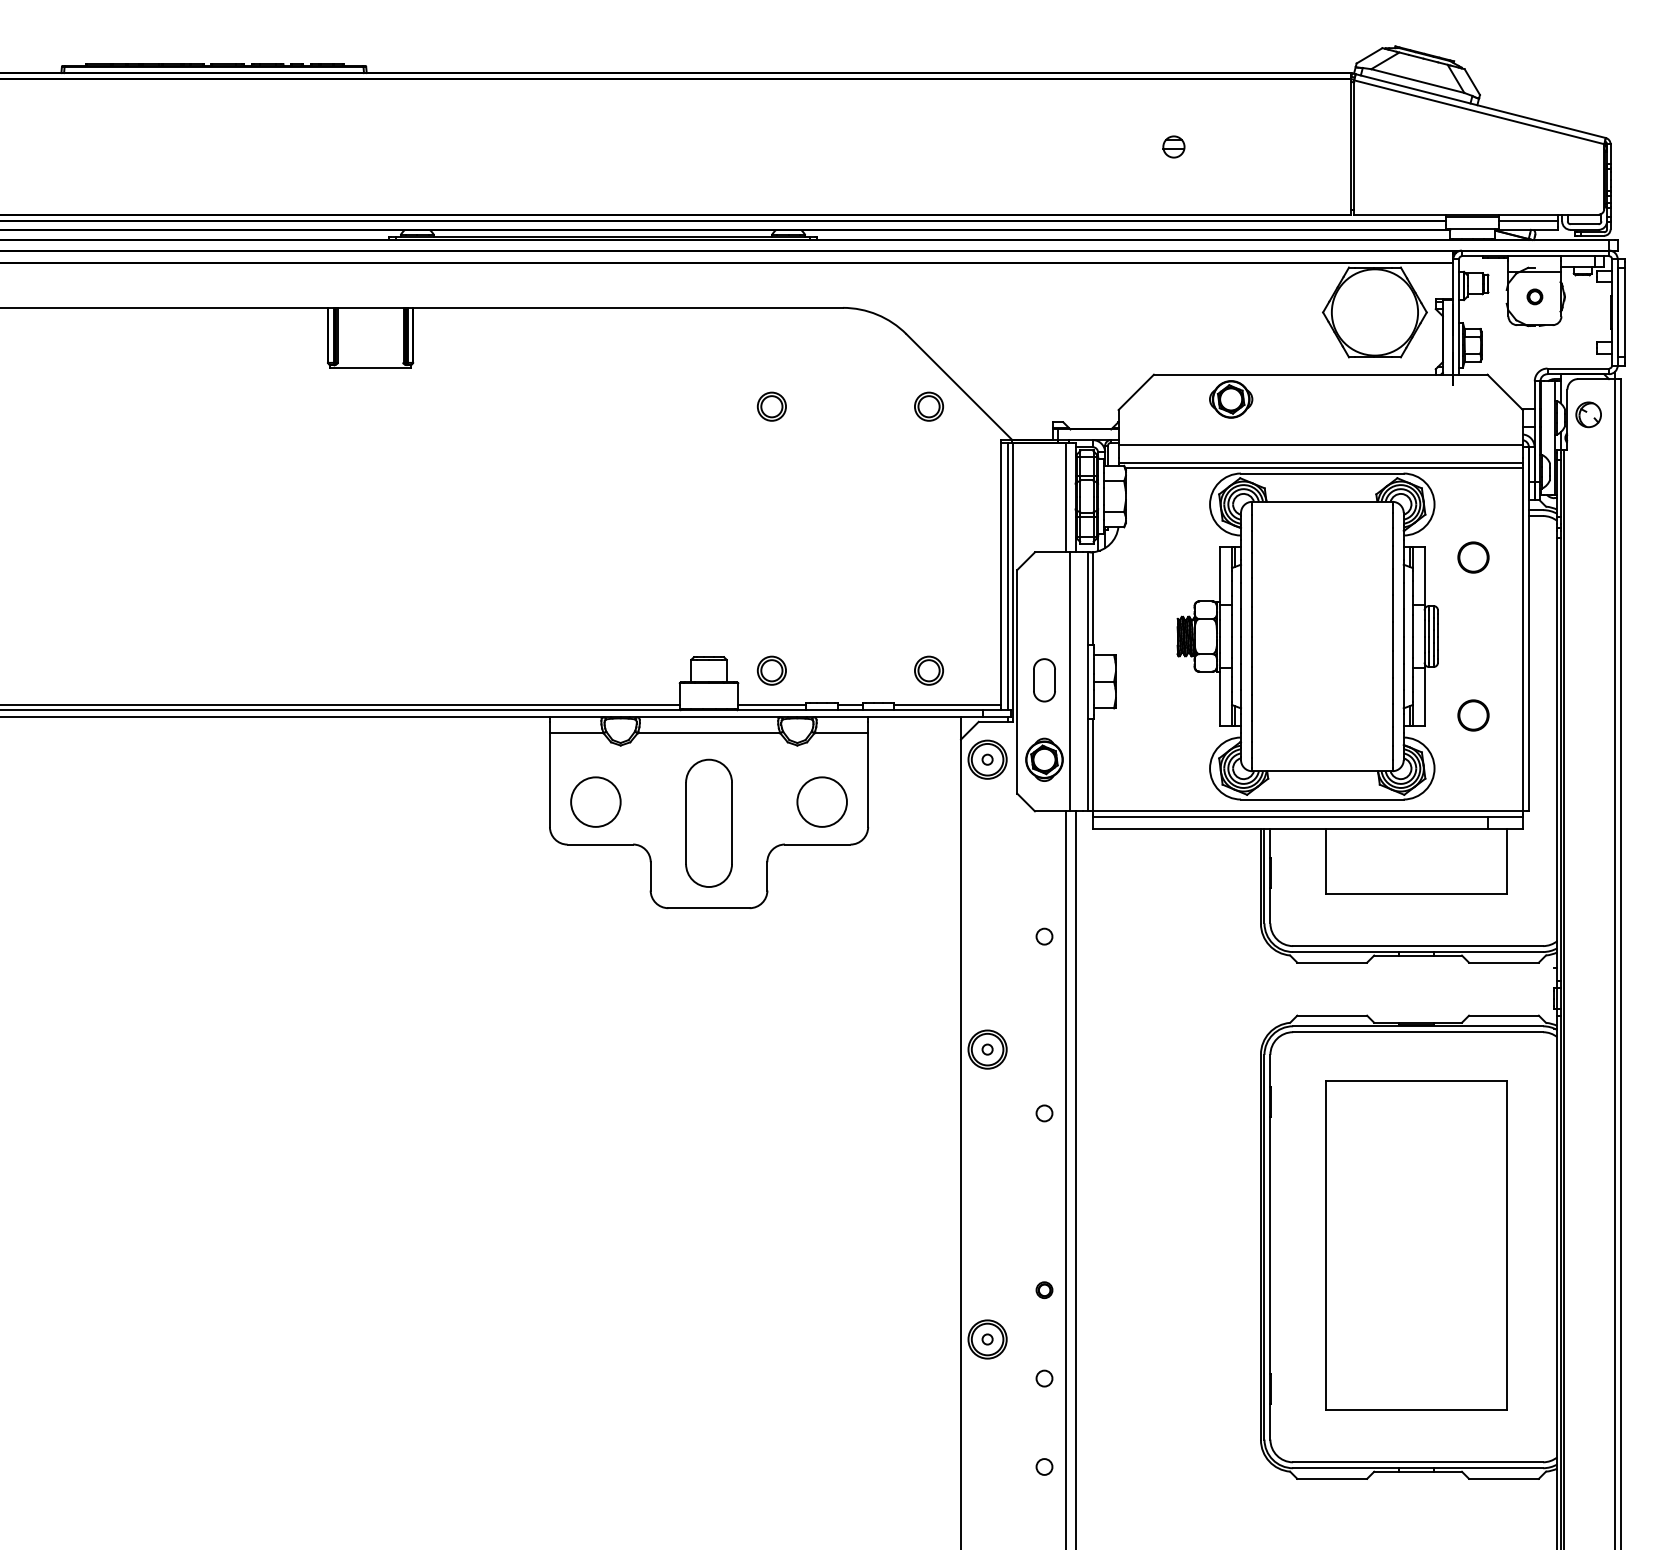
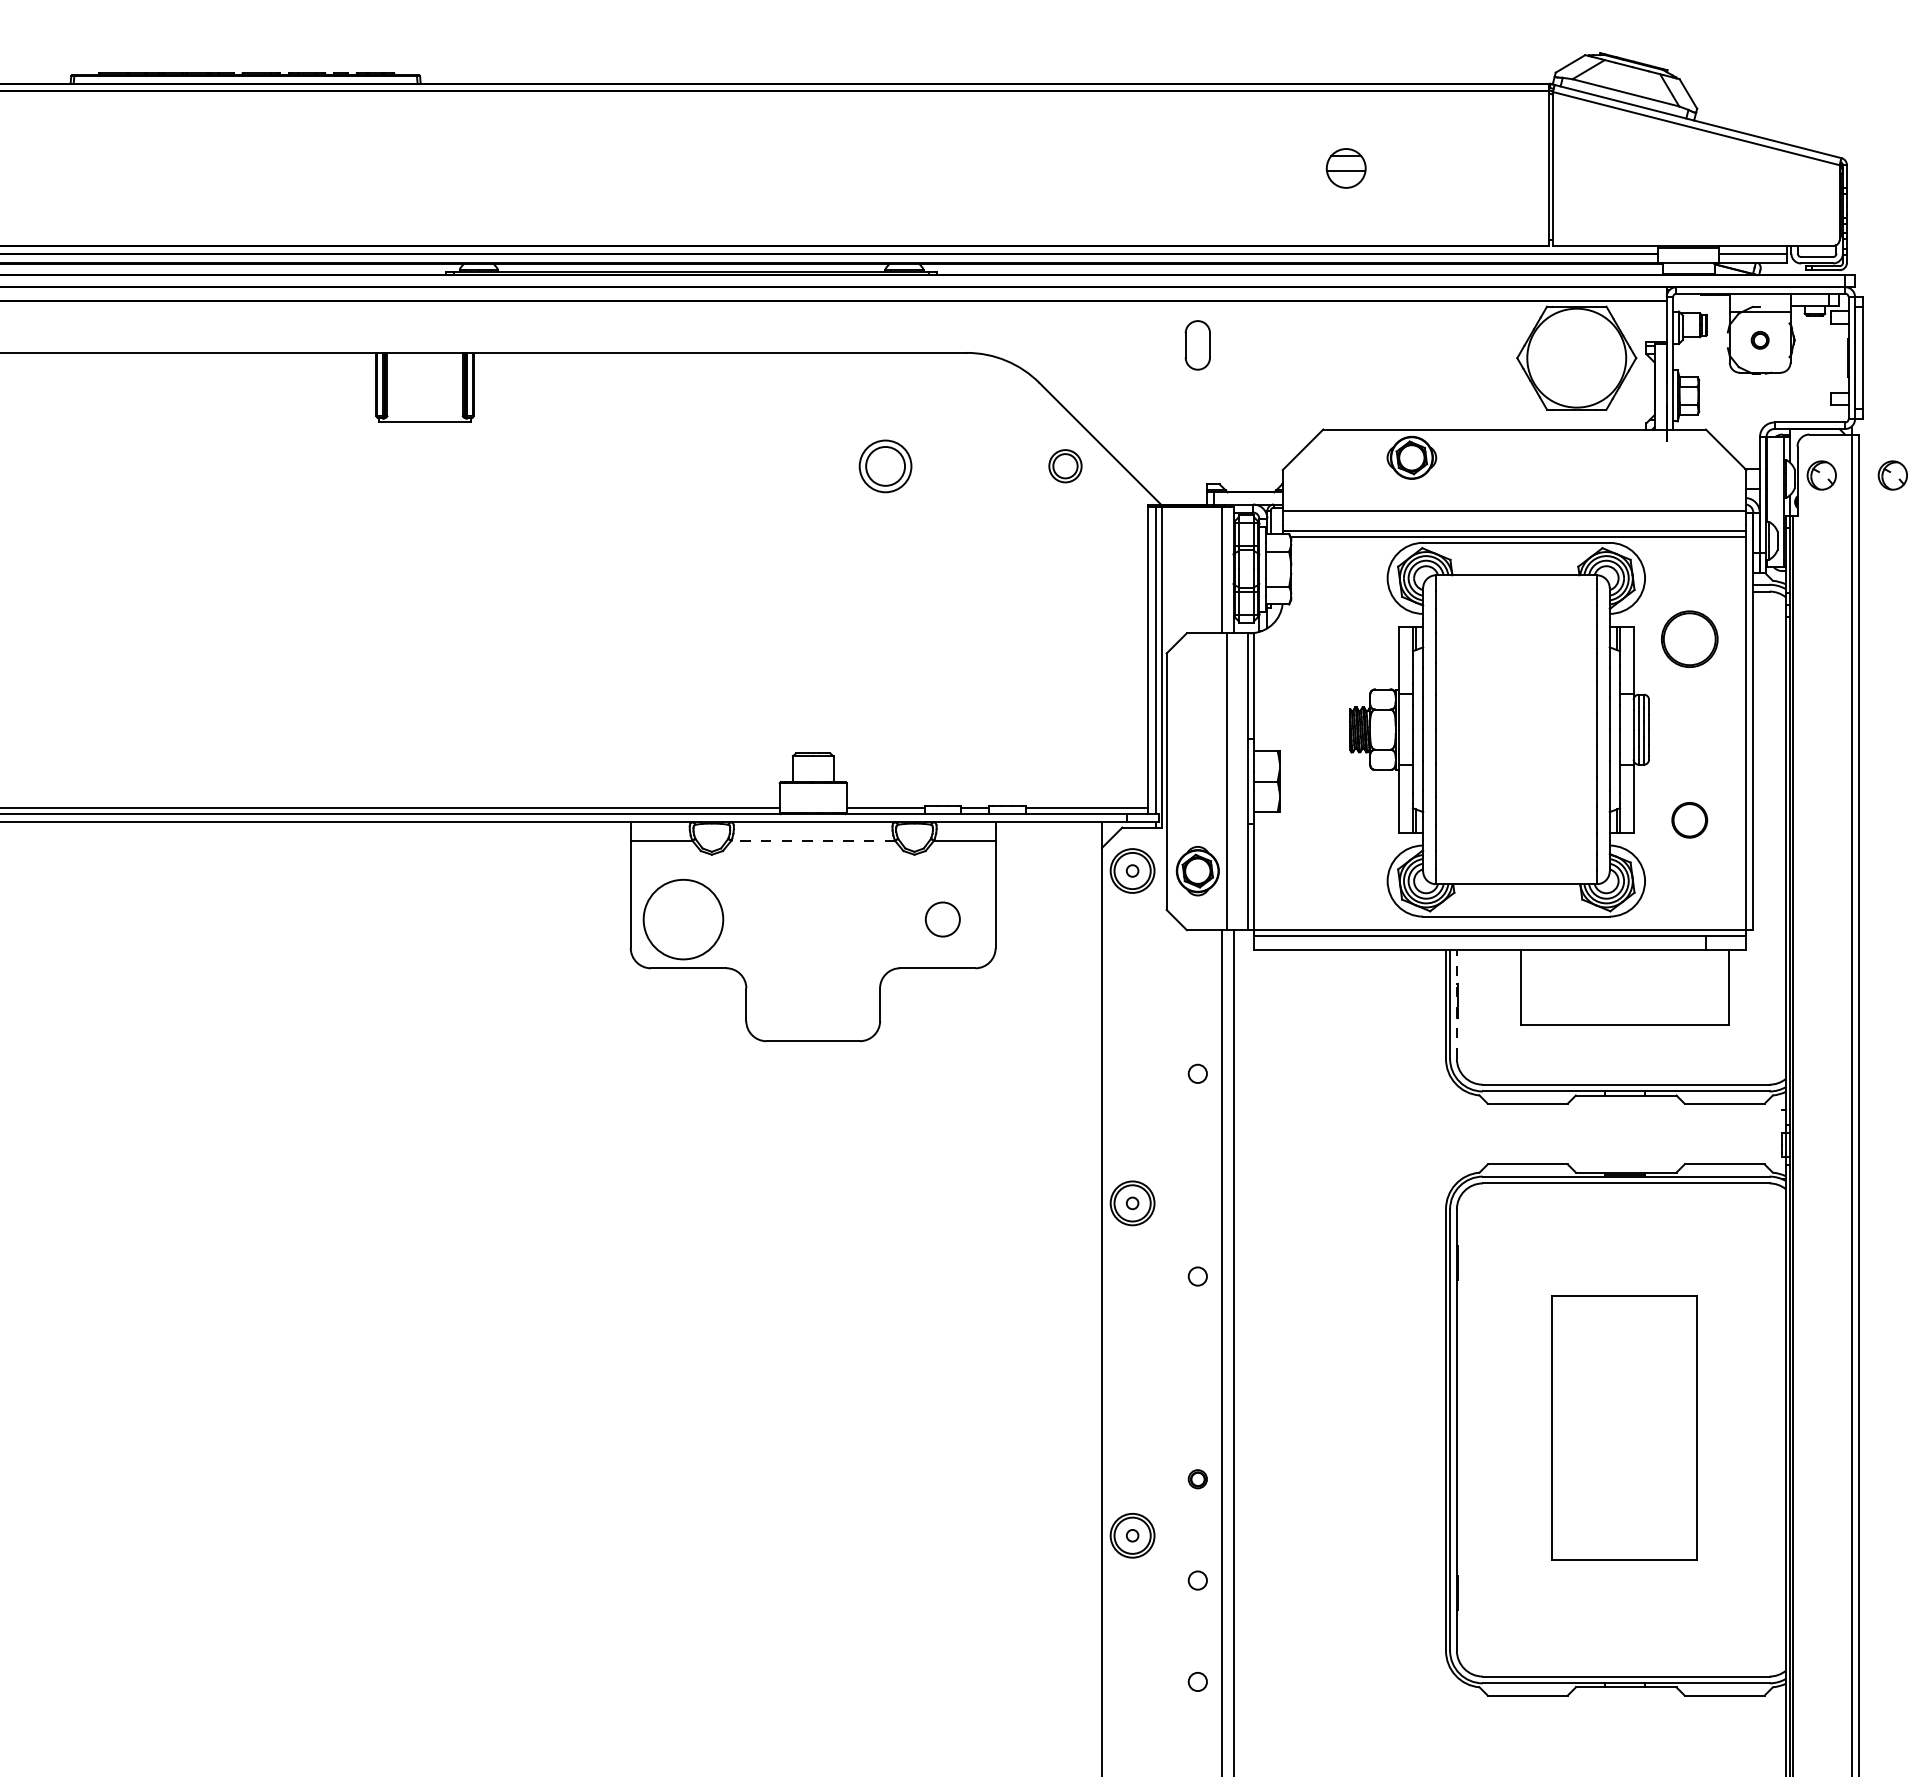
part: (1173, 146) -> (1345, 167), size x1.6
part: (771, 406) -> (884, 465), size x1.6
part: (1650, 414) -> (1892, 475), added
circle: (1473, 557) -> (1689, 639), size x1.6
part: (771, 670) -> (884, 768), removed
part: (928, 670) -> (1064, 768), removed
part: (1044, 680) -> (1197, 345), moved
line: (708, 733) -> (812, 840), solid -> dashed
circle: (595, 801) -> (683, 918), size x1.4
circle: (821, 801) -> (942, 918), size x0.6
part: (708, 822) -> (812, 942), removed
line: (1270, 875) -> (1456, 1003), solid -> dashed
part: (1416, 1245) -> (1624, 1427), size x0.7

